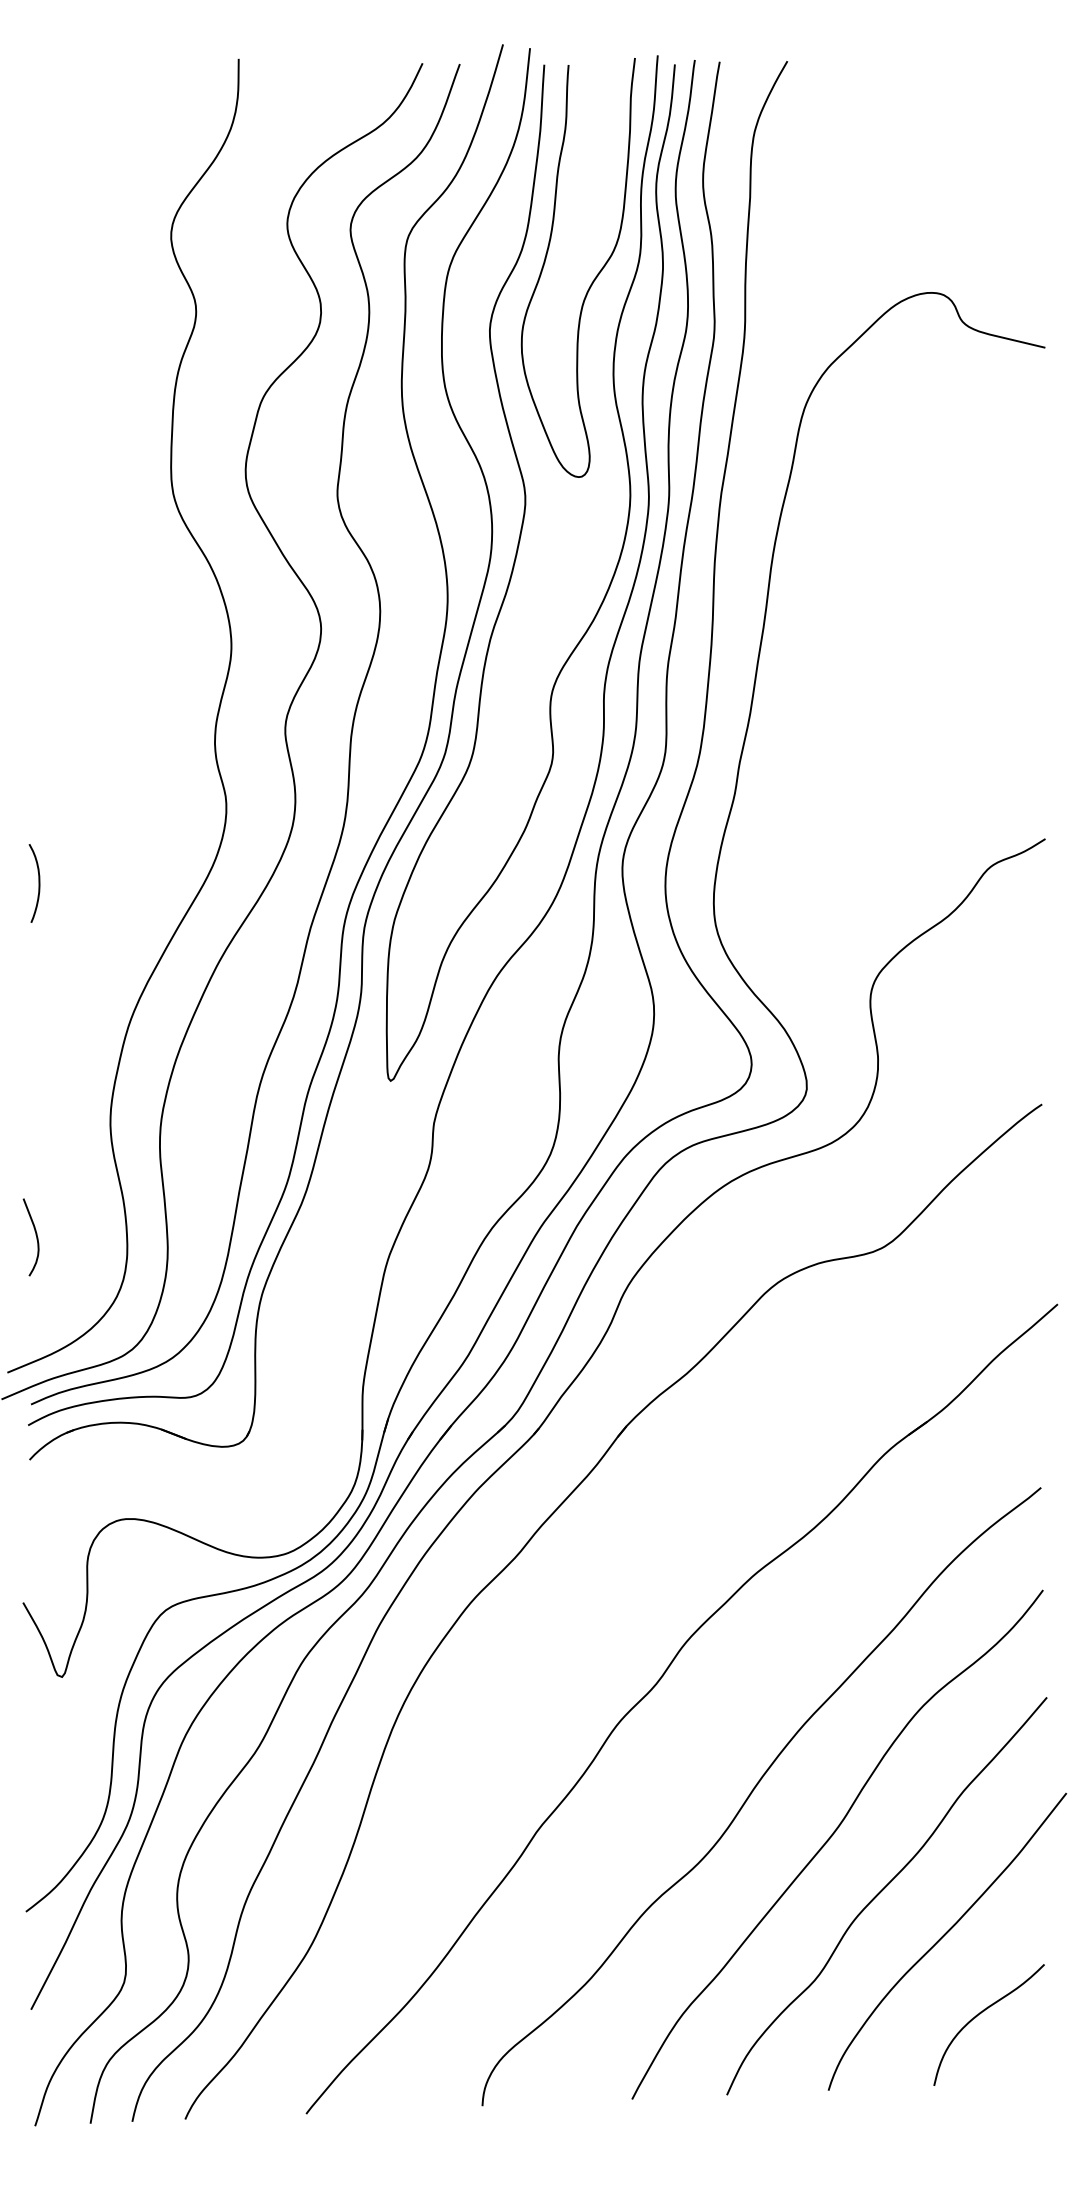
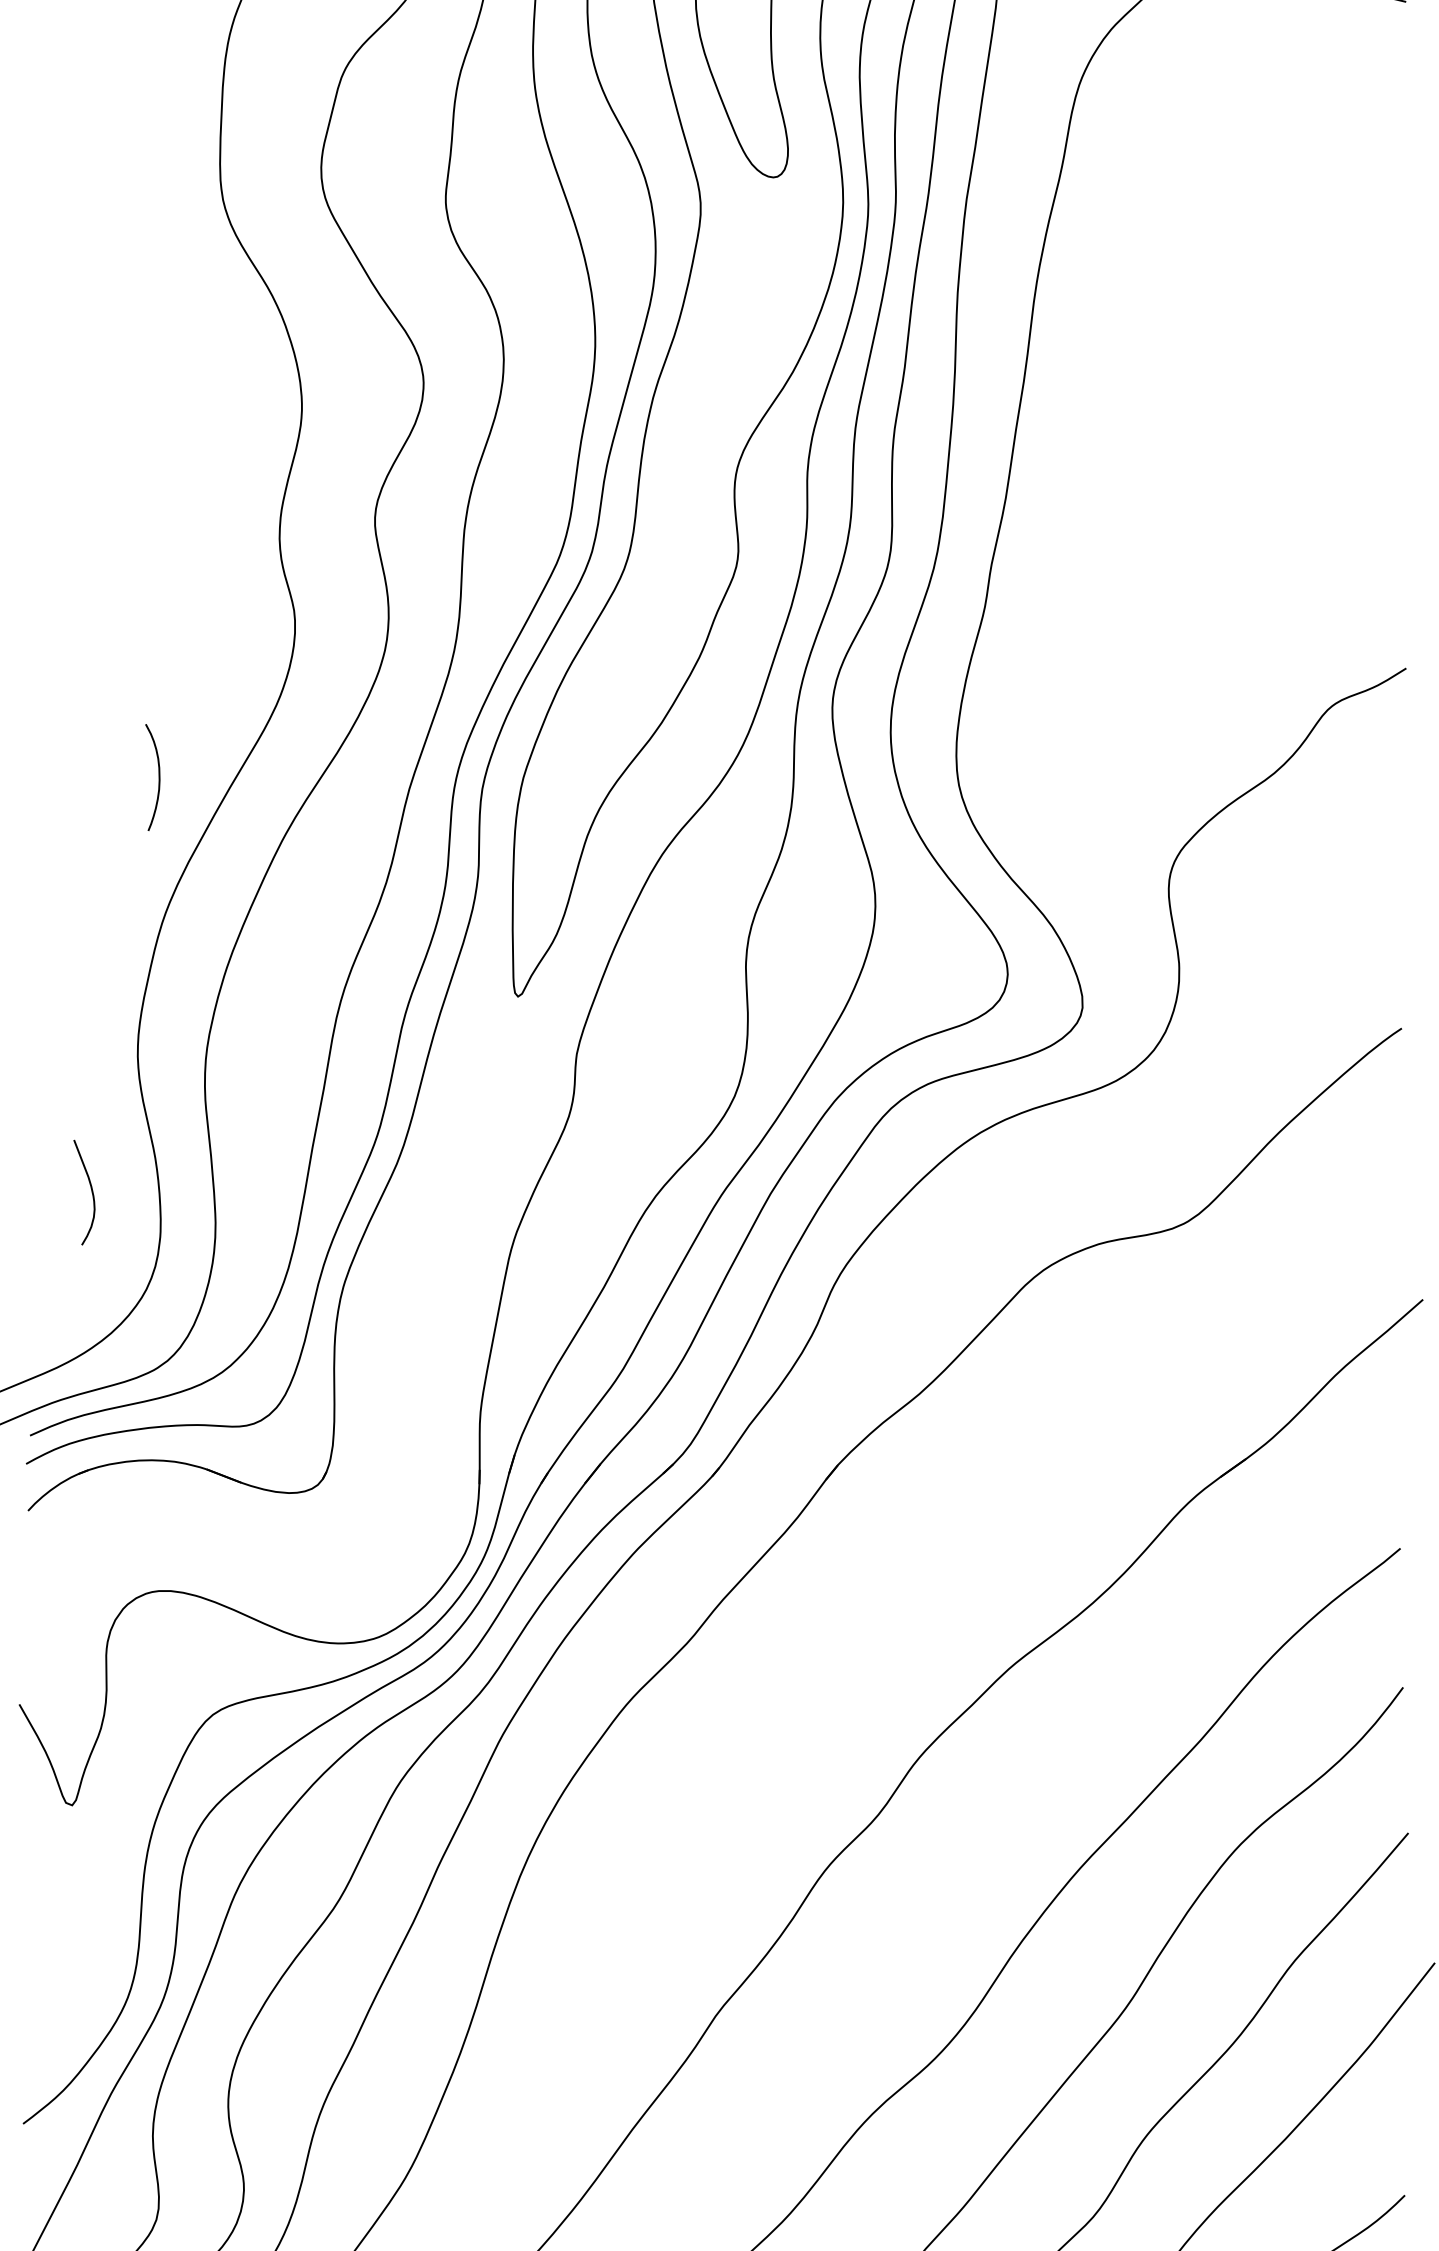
curve: (38, 883) -> (158, 777), moved
curve: (35, 1235) -> (90, 1190), moved

